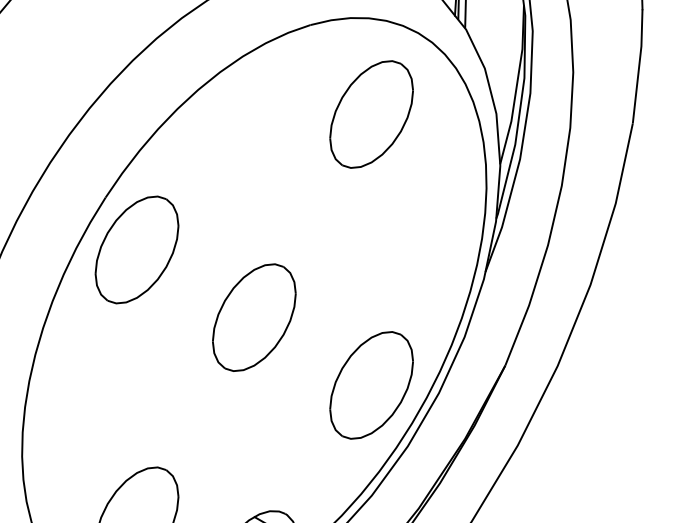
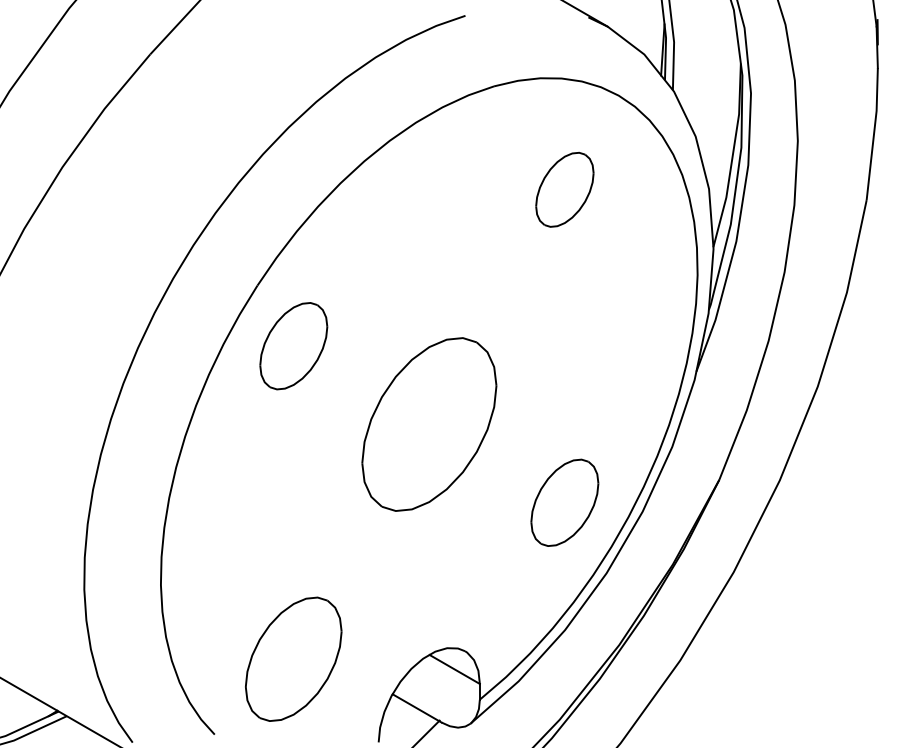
part: (371, 114) -> (564, 189), size x0.6
part: (136, 249) -> (293, 345), size x0.7
part: (253, 317) -> (428, 424), size x1.4
part: (371, 385) -> (564, 502), size x0.7

